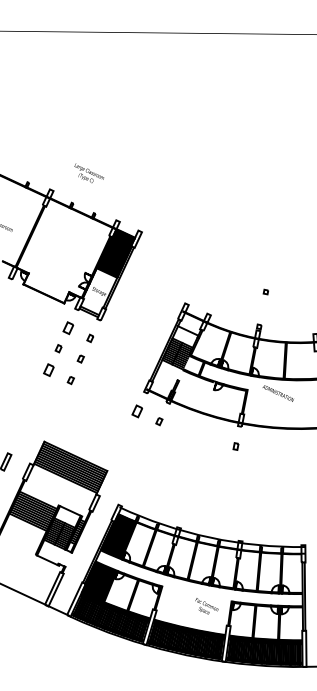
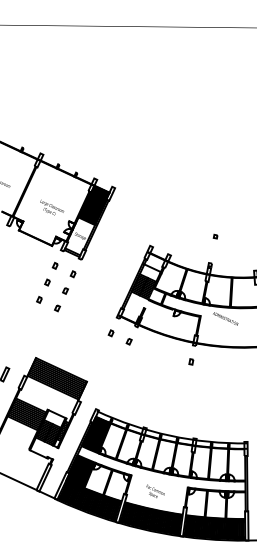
text: (89, 173) -> (52, 207), moved
part: (67, 327) -> (54, 265), size x0.62
part: (48, 369) -> (39, 299), size x0.62
part: (136, 410) -> (110, 332), size x0.62
text: (206, 606) -> (155, 491), moved

